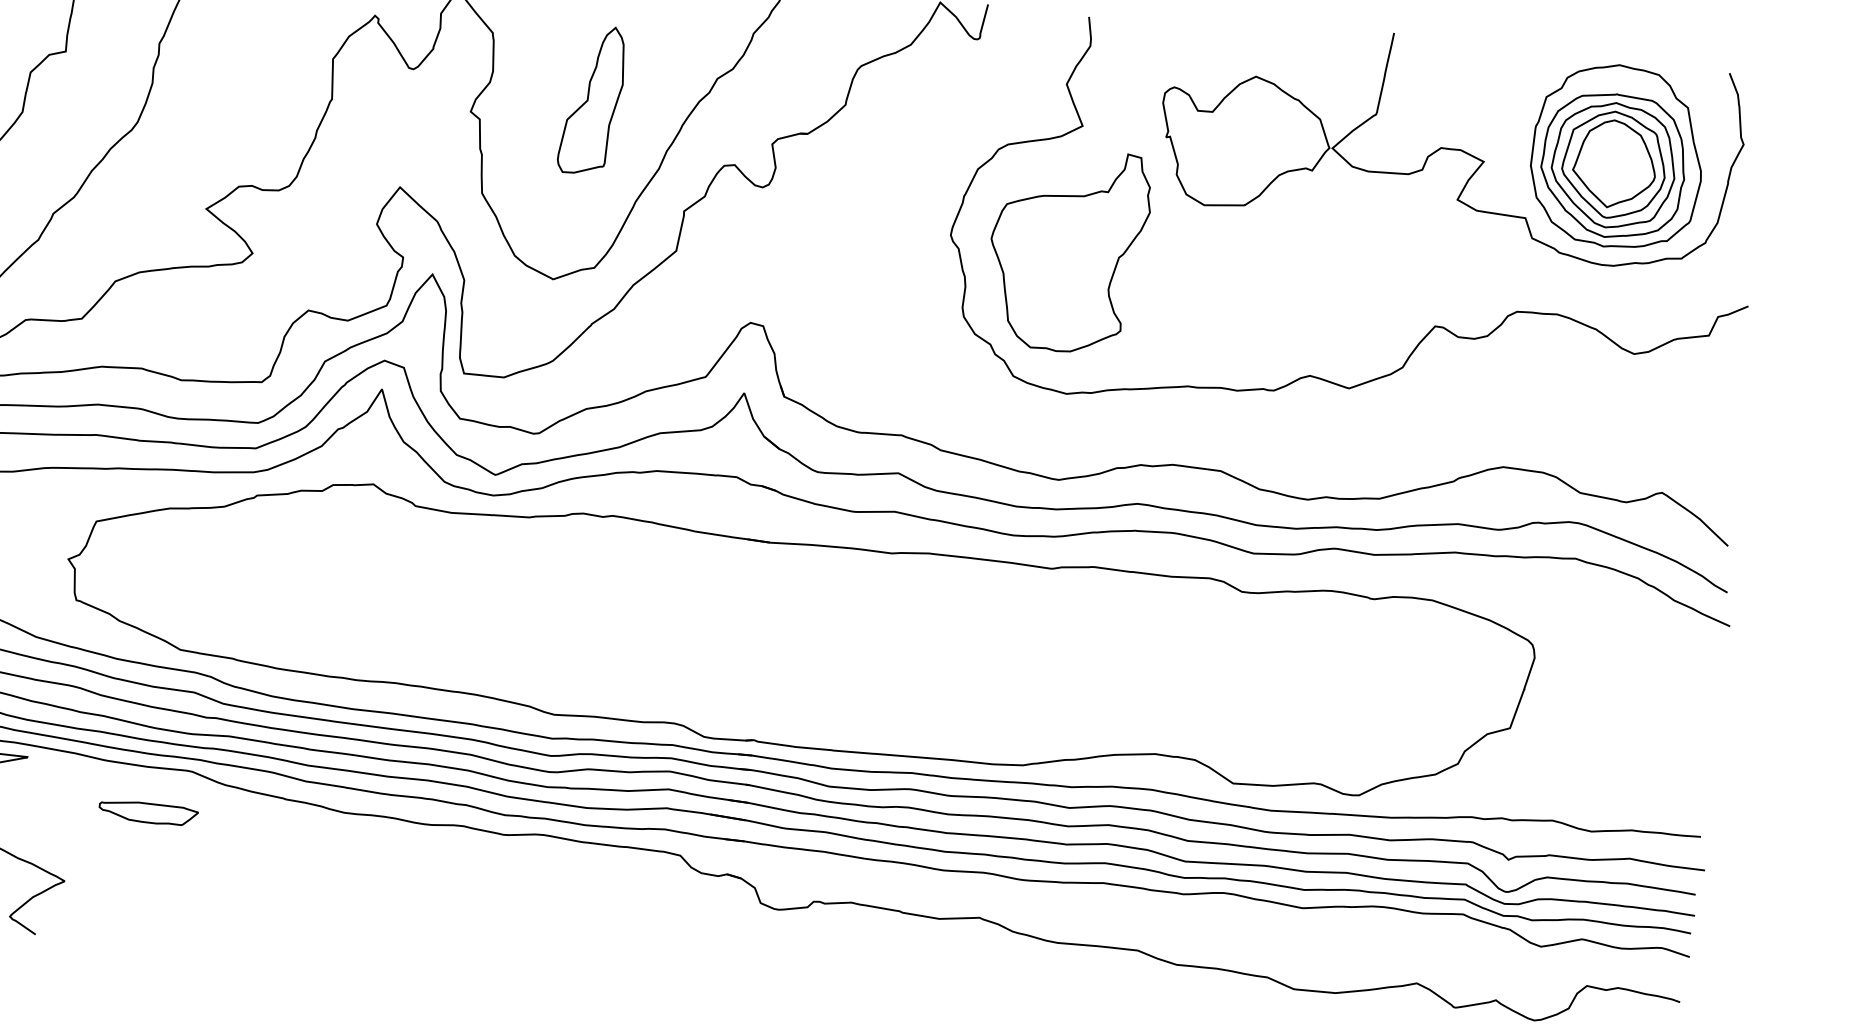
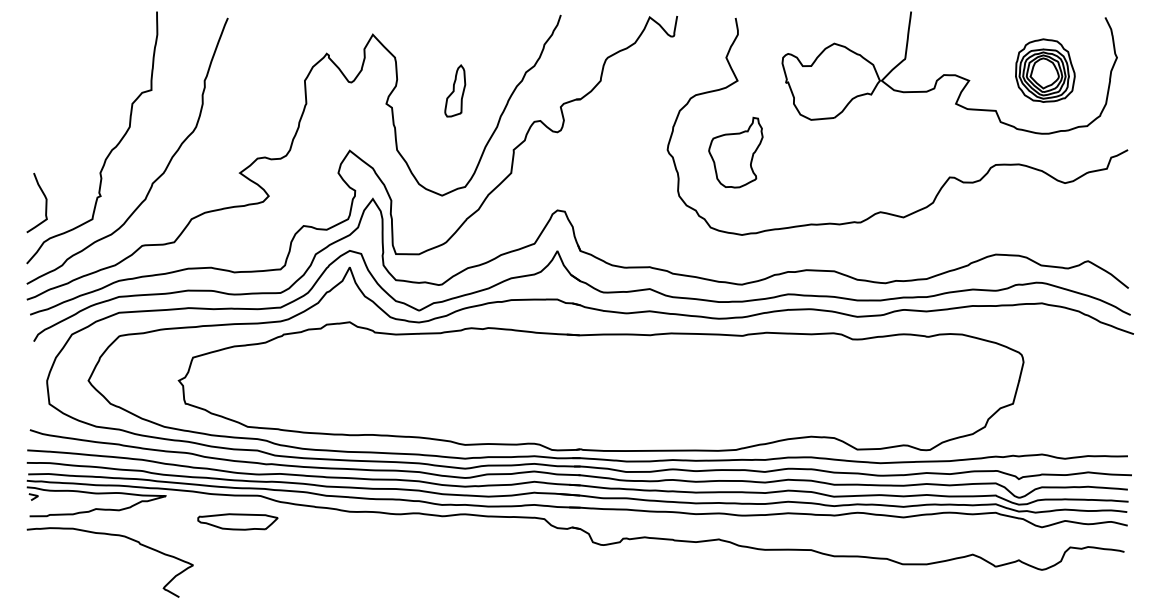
part: (590, 99) -> (454, 90), size x0.6
part: (1617, 155) -> (1045, 70), size x0.6
part: (1067, 249) -> (735, 152), size x0.6
part: (148, 812) -> (237, 521), size x1.4

